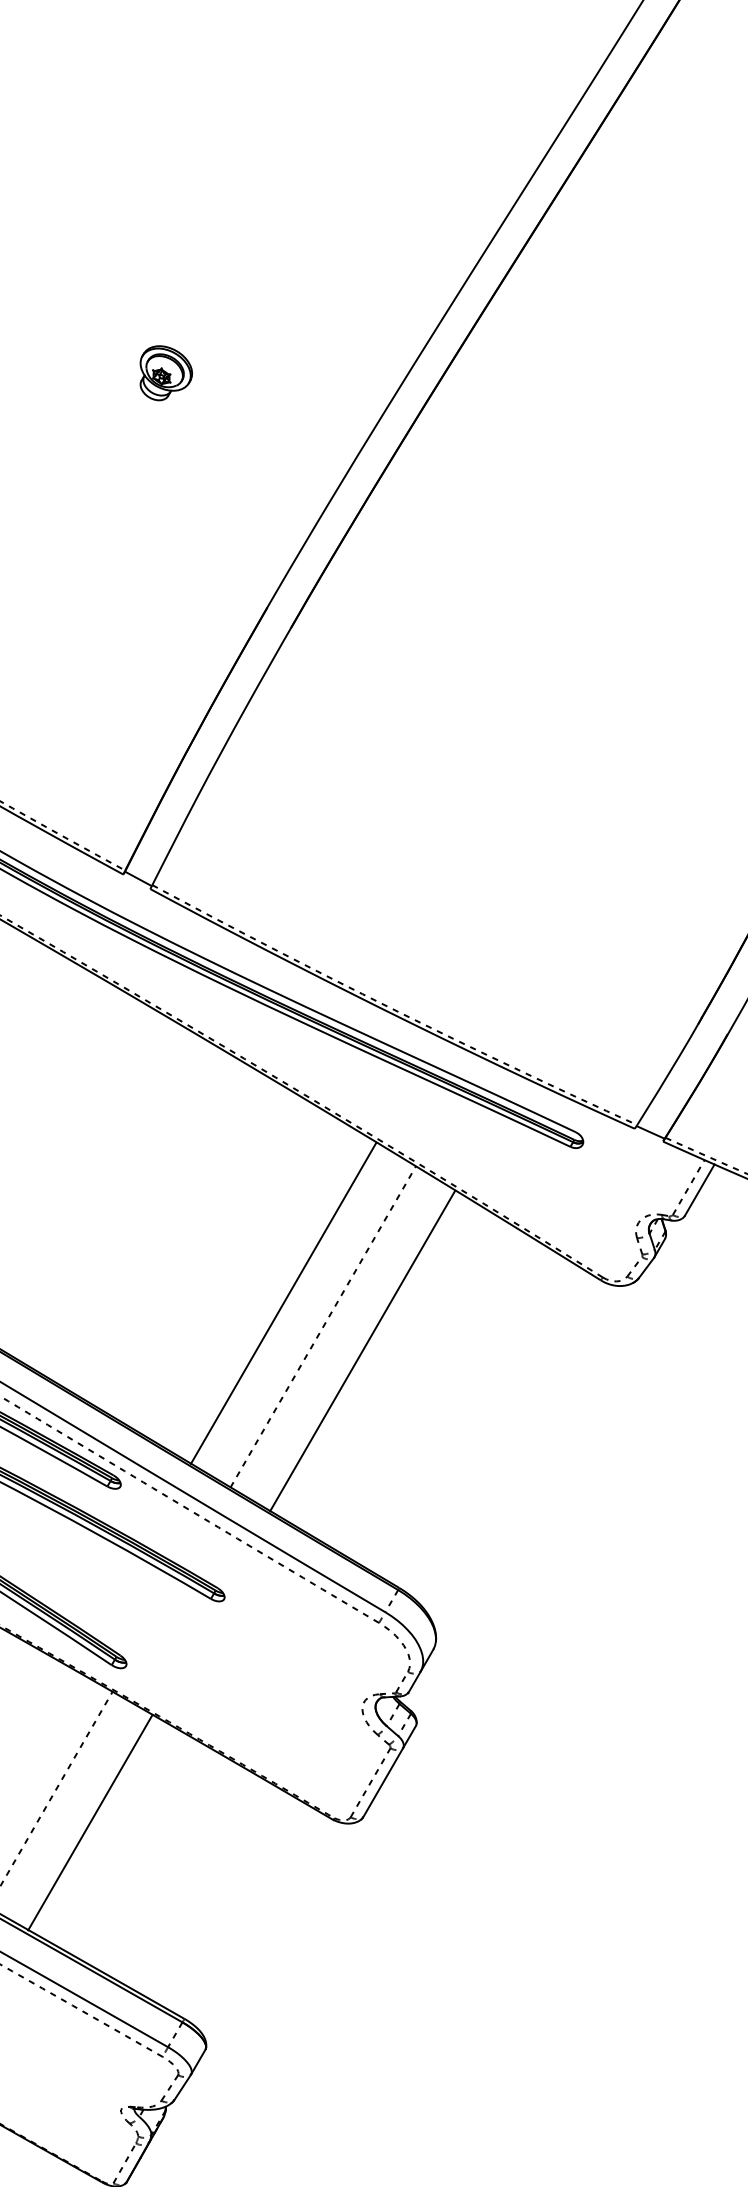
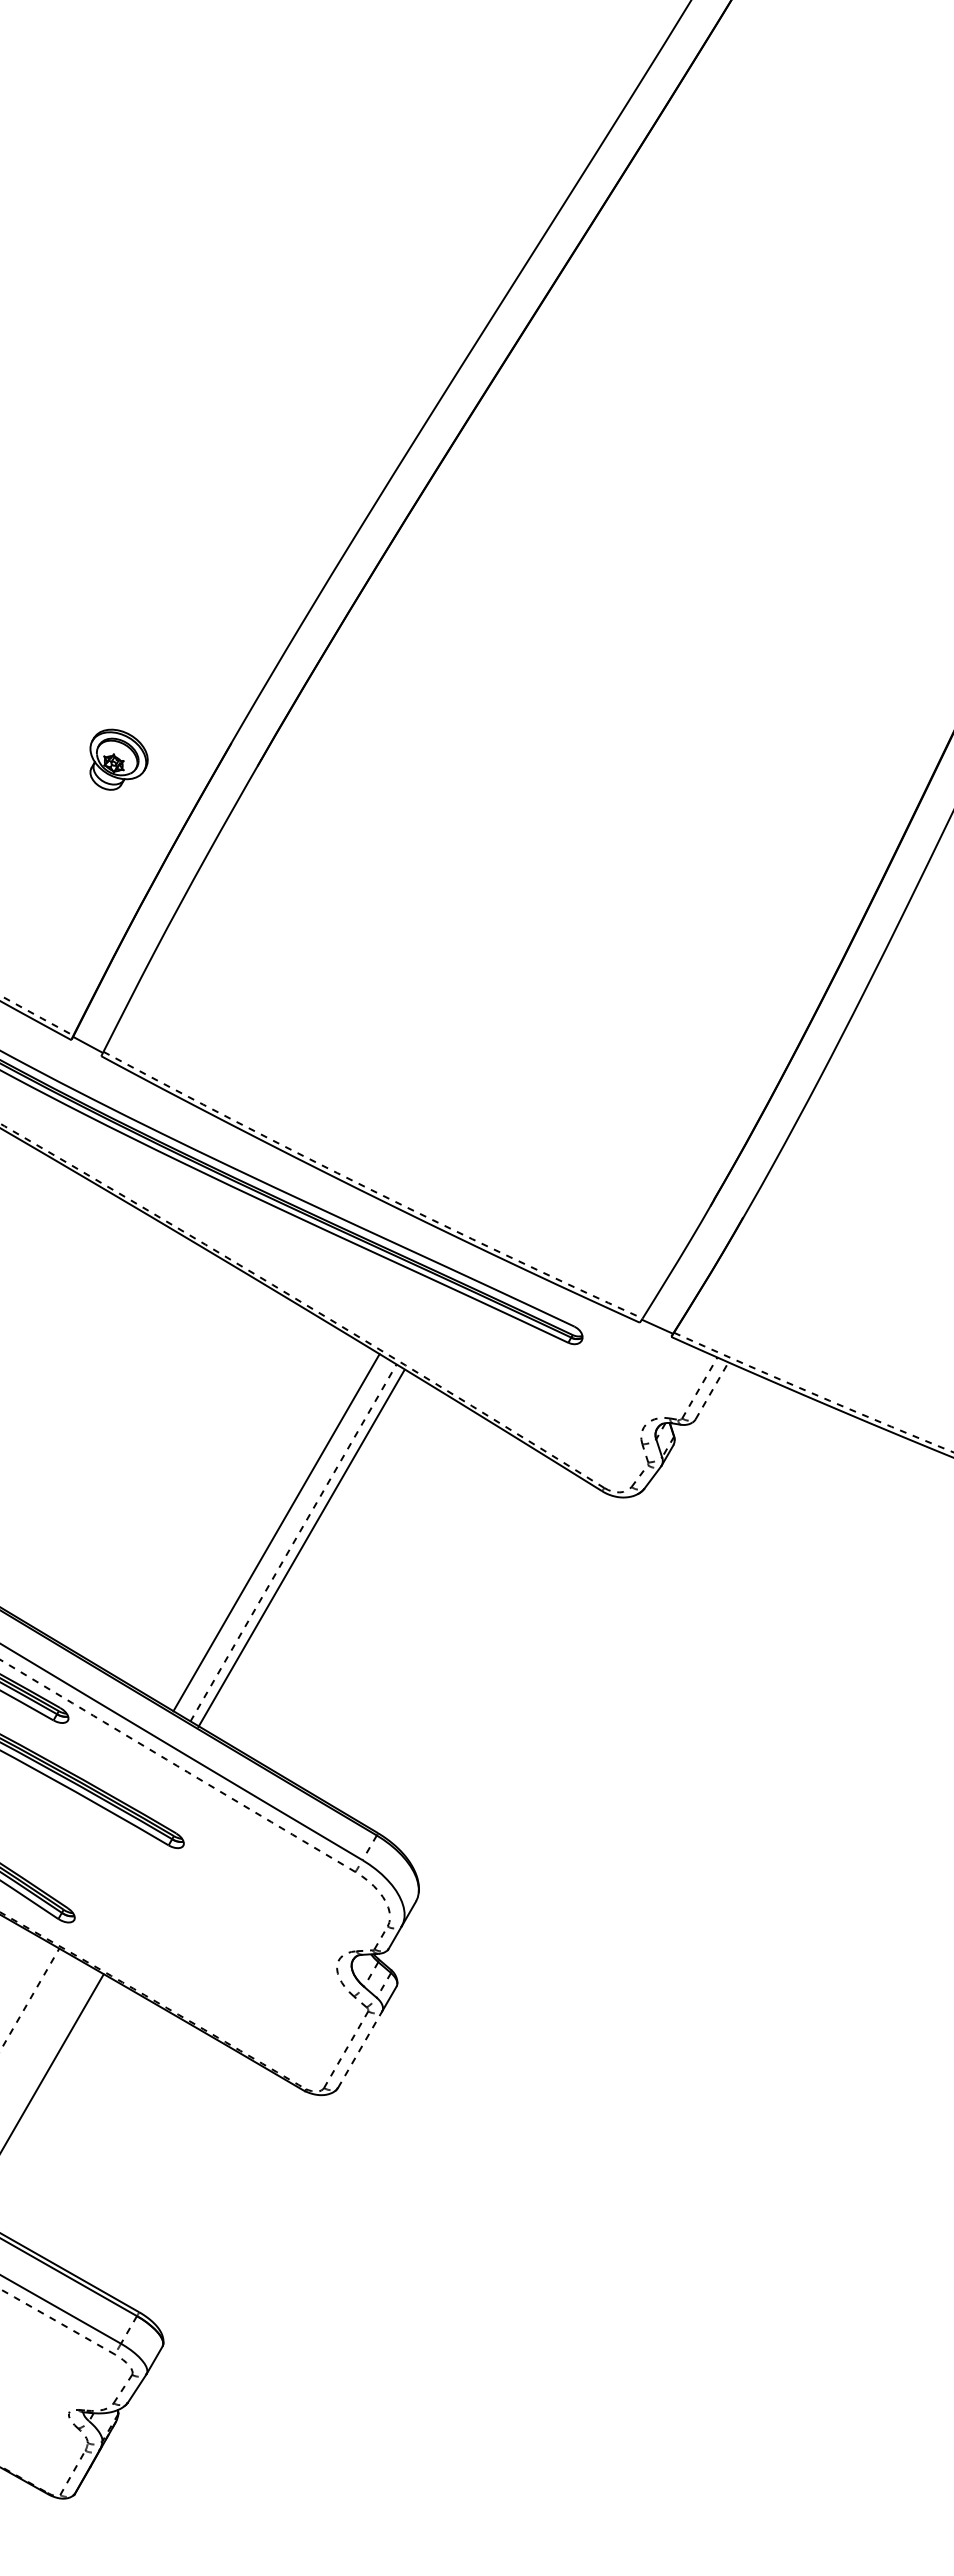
part: (165, 373) -> (118, 759), moved
line: (700, 1189) -> (712, 1390), solid -> dashed
line: (283, 1303) -> (276, 1532), moved
line: (362, 1350) -> (301, 1548), moved
line: (383, 1782) -> (360, 2049), solid -> dashed

